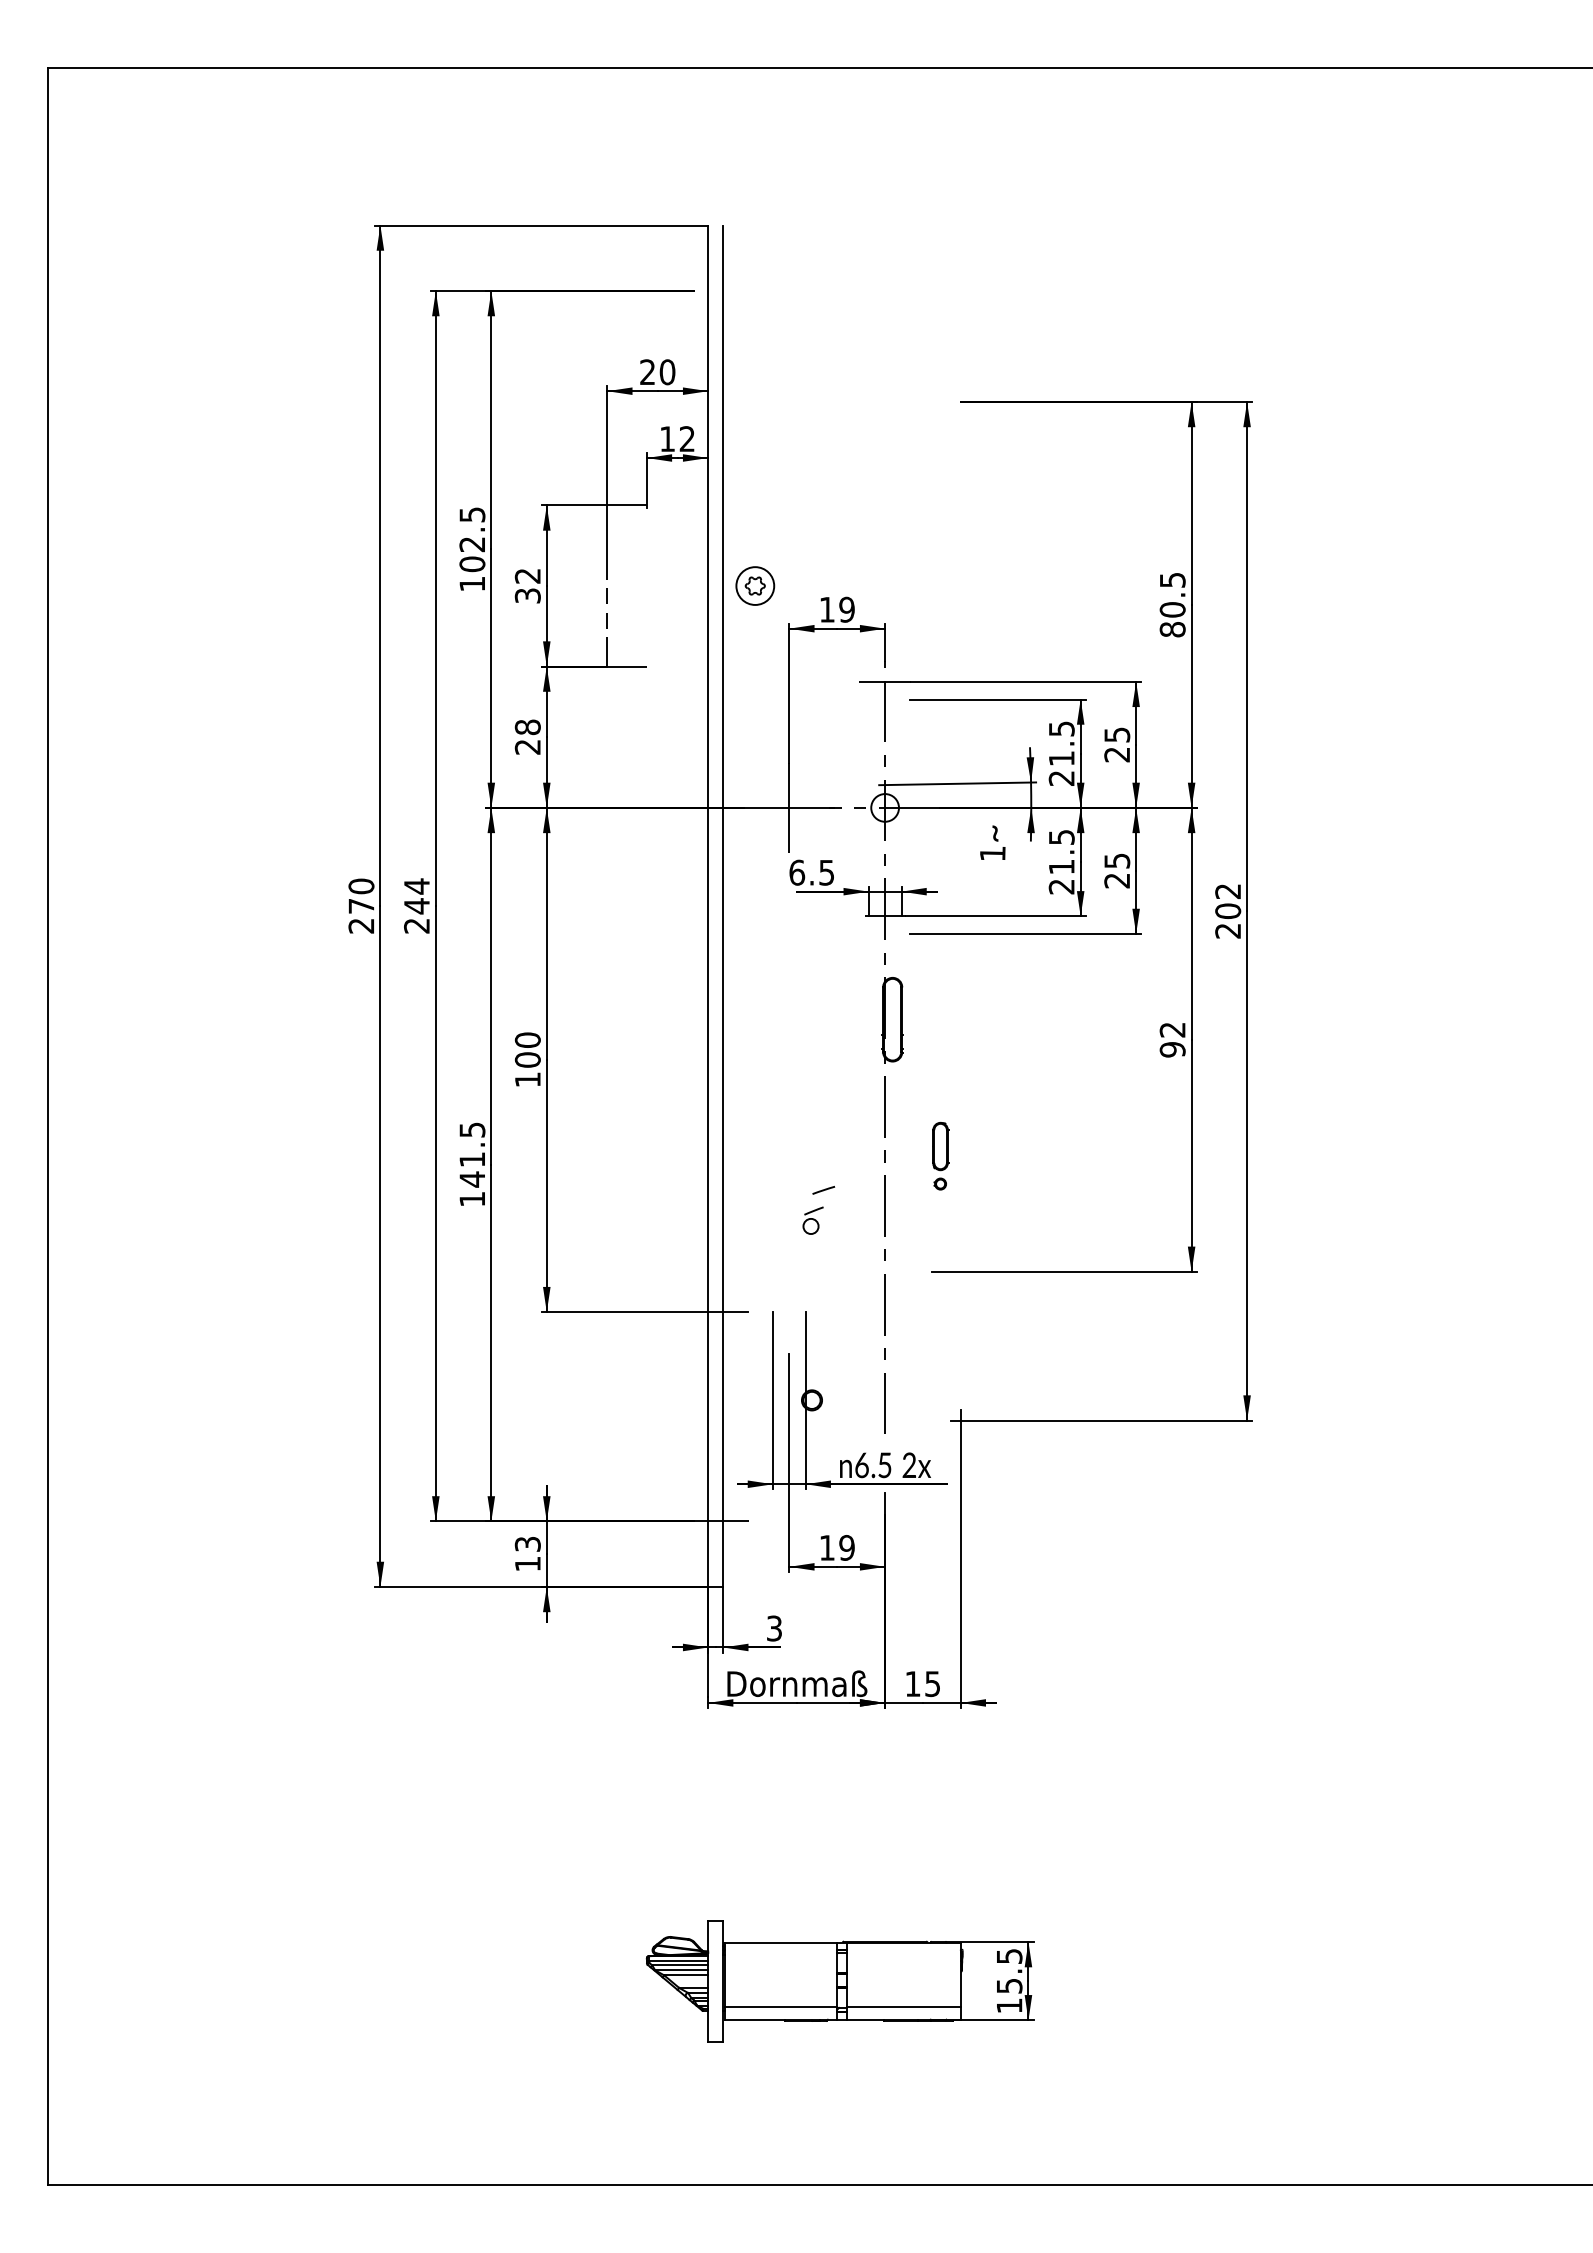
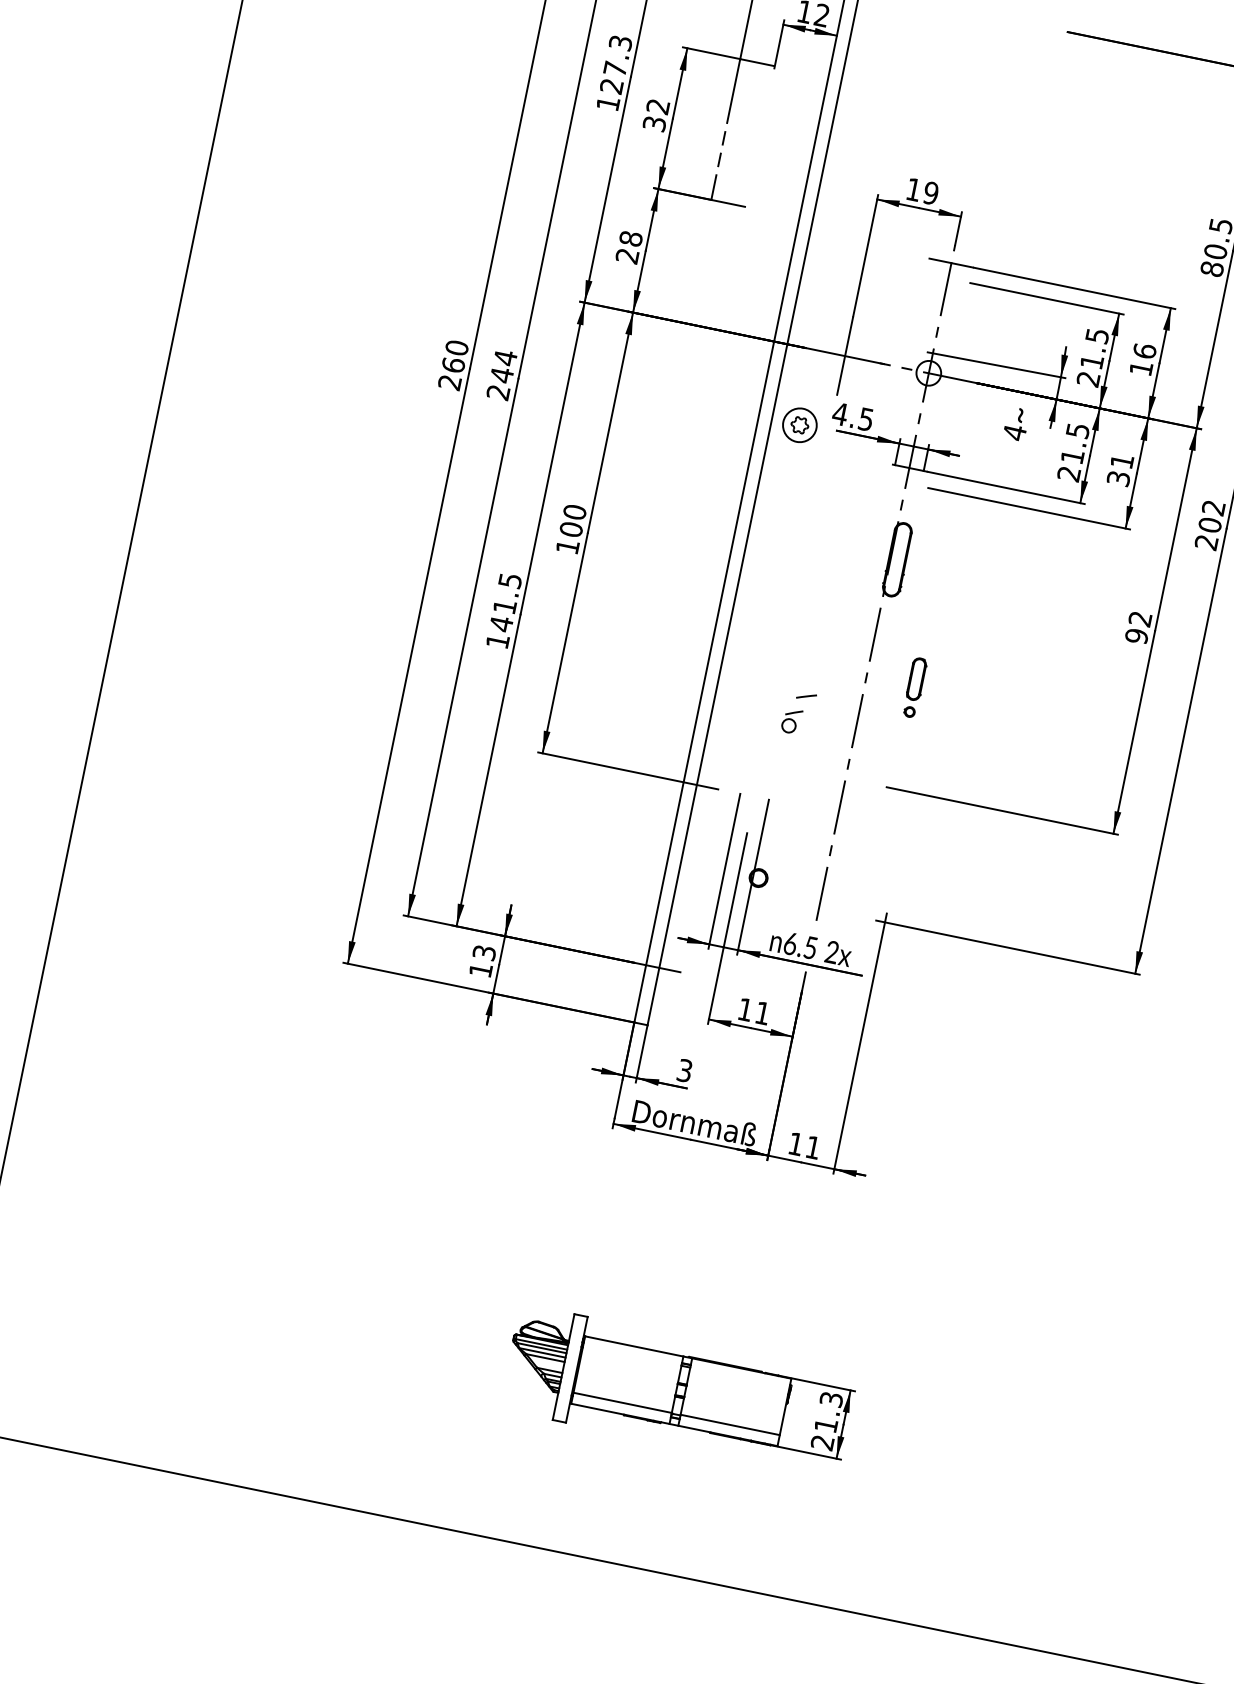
text: (472, 539) -> (616, 64), 102.5 -> 127.3
part: (755, 585) -> (800, 424), moved
text: (1117, 744) -> (1143, 359), 25 -> 16
text: (992, 853) -> (1014, 432), 1 -> 4
text: (1117, 870) -> (1120, 469), 25 -> 31
text: (796, 872) -> (839, 413), 6.5 -> 4.5
text: (361, 905) -> (453, 364), 270 -> 260
text: (846, 1547) -> (762, 1012), 19 -> 11
text: (932, 1684) -> (812, 1148), 15 -> 11
text: (1009, 1981) -> (826, 1421), 15.5 -> 21.3

